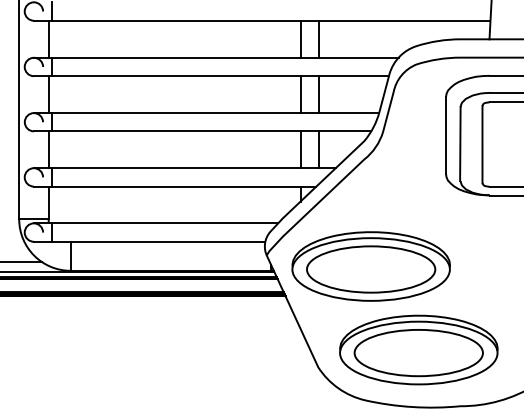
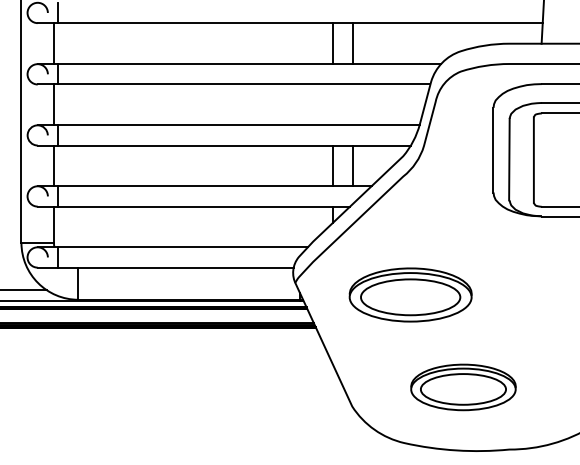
line: (300, 94) -> (332, 104), removed
line: (319, 94) -> (353, 104), removed
part: (370, 266) -> (410, 294), size x0.7
part: (418, 350) -> (463, 387), size x0.6

